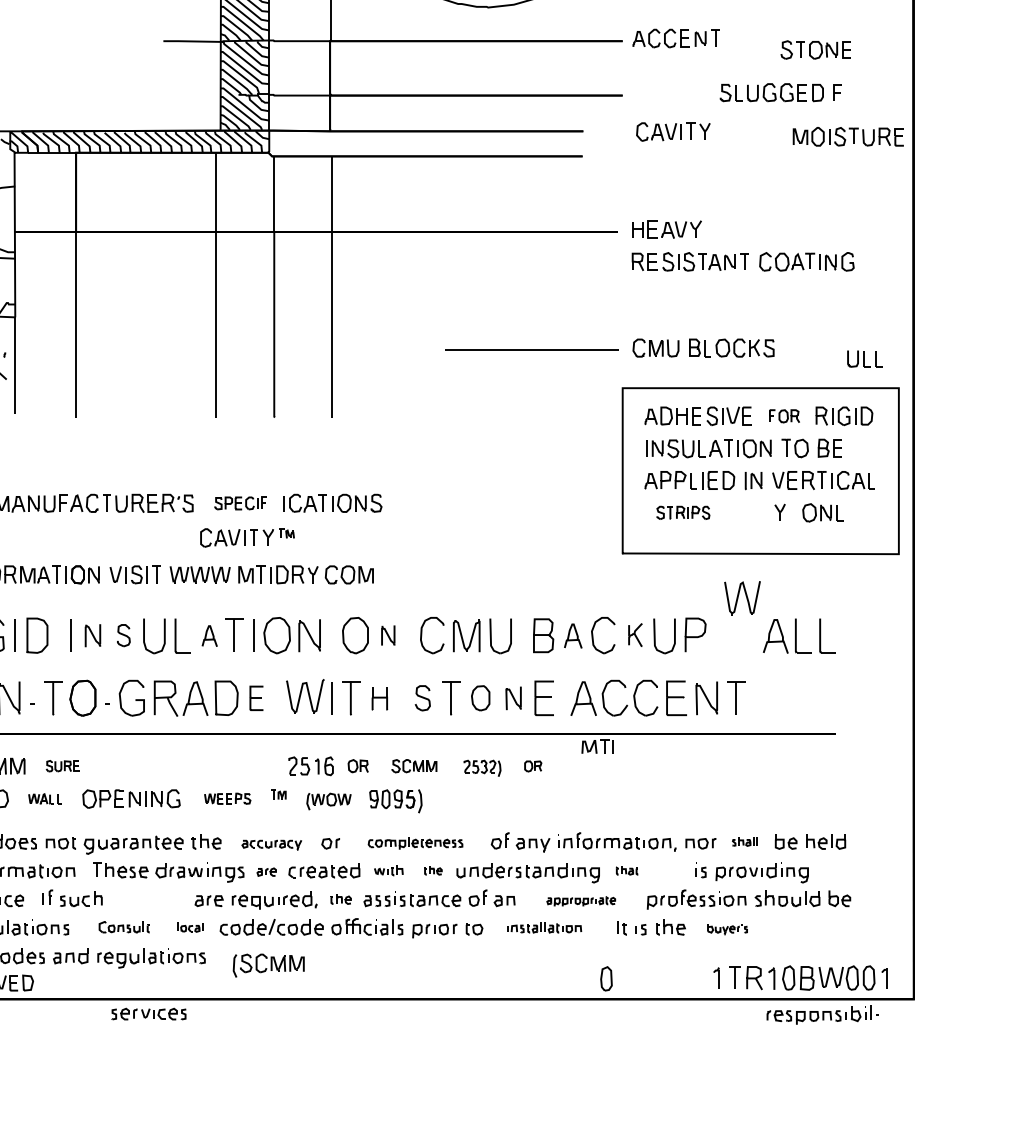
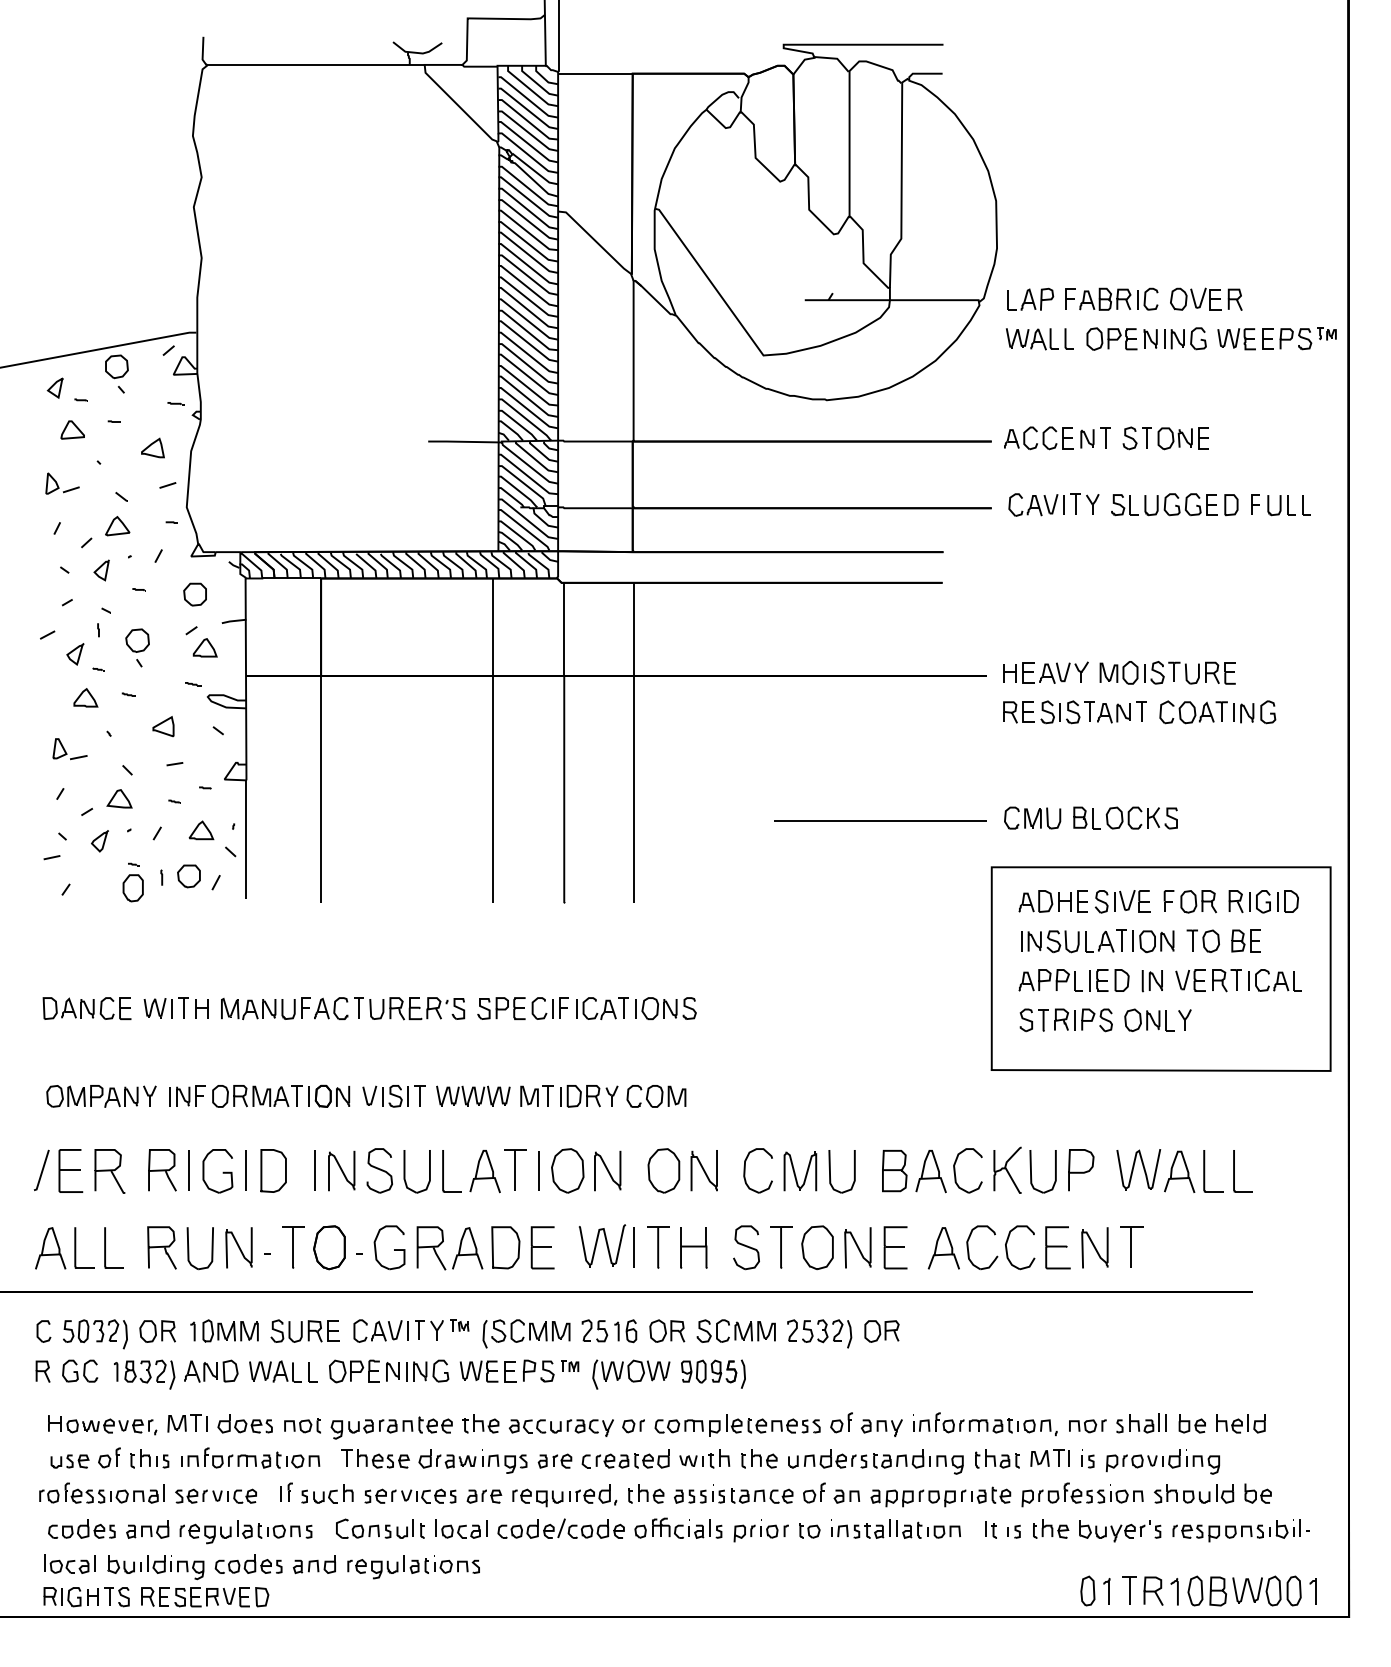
part: (815, 50) -> (1165, 438), moved
part: (673, 131) -> (1053, 504), moved
part: (848, 136) -> (1167, 672), moved
part: (864, 359) -> (1288, 505), moved
part: (784, 416) -> (1190, 901), size x1.43
part: (240, 503) -> (522, 1008), size x1.43
part: (682, 513) -> (1065, 1020), size x1.43
part: (822, 513) -> (1149, 1020), moved
part: (247, 537) -> (411, 1330), moved
part: (742, 597) -> (1138, 1169), moved
part: (635, 634) -> (1007, 1169), size x1.67
part: (92, 635) -> (341, 1170), size x1.43
part: (123, 635) -> (379, 1170), size x1.67
part: (387, 635) -> (703, 1170), size x1.67
part: (209, 636) -> (484, 1171), size x1.67
part: (572, 636) -> (930, 1171), size x1.43
part: (256, 698) -> (542, 1247), size x1.43
part: (379, 698) -> (693, 1247), size x1.43
part: (422, 698) -> (746, 1247), size x1.43
part: (480, 698) -> (817, 1247), size x1.43
part: (513, 698) -> (857, 1247), size x1.43
part: (597, 746) -> (1049, 1457), moved
part: (62, 765) -> (304, 1330), size x1.67
part: (358, 765) -> (667, 1330), size x1.43
part: (413, 765) -> (735, 1330), size x1.43
part: (532, 766) -> (881, 1331), size x1.67
part: (482, 768) -> (819, 1333), size x1.43
part: (227, 798) -> (506, 1370), size x1.67
part: (45, 799) -> (283, 1371), size x1.67
part: (329, 801) -> (631, 1374), size x1.43
part: (744, 841) -> (1141, 1423), size x1.67
part: (415, 843) -> (737, 1425), size x1.43
part: (271, 844) -> (560, 1427), size x1.43
part: (388, 870) -> (704, 1458), size x1.43
part: (433, 870) -> (759, 1458), size x1.67
part: (627, 870) -> (997, 1458), size x1.67
part: (266, 871) -> (554, 1460), size x1.43
part: (341, 898) -> (646, 1493), size x1.43
part: (580, 900) -> (940, 1496), size x1.67
part: (124, 927) -> (380, 1528), size x1.43
part: (190, 927) -> (461, 1528), size x1.67
part: (544, 927) -> (895, 1528), size x1.43
part: (727, 929) -> (1120, 1531), size x1.67
part: (268, 965) -> (526, 1333), moved
part: (606, 978) -> (1087, 1590), moved
part: (148, 1013) -> (410, 1495), moved
part: (822, 1015) -> (1240, 1530), moved

